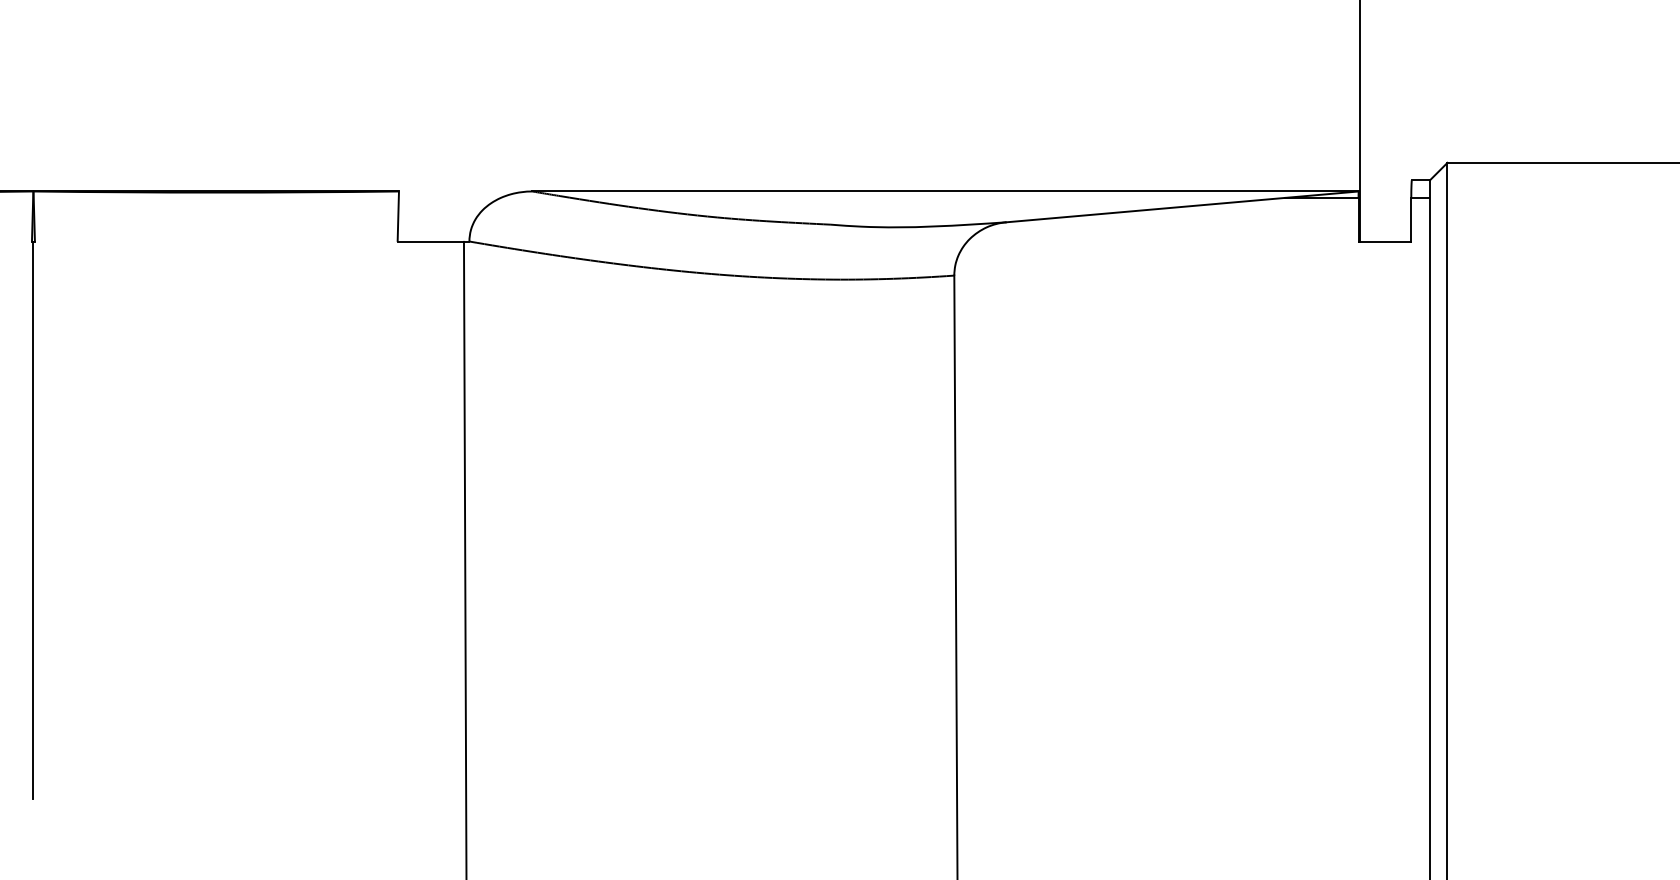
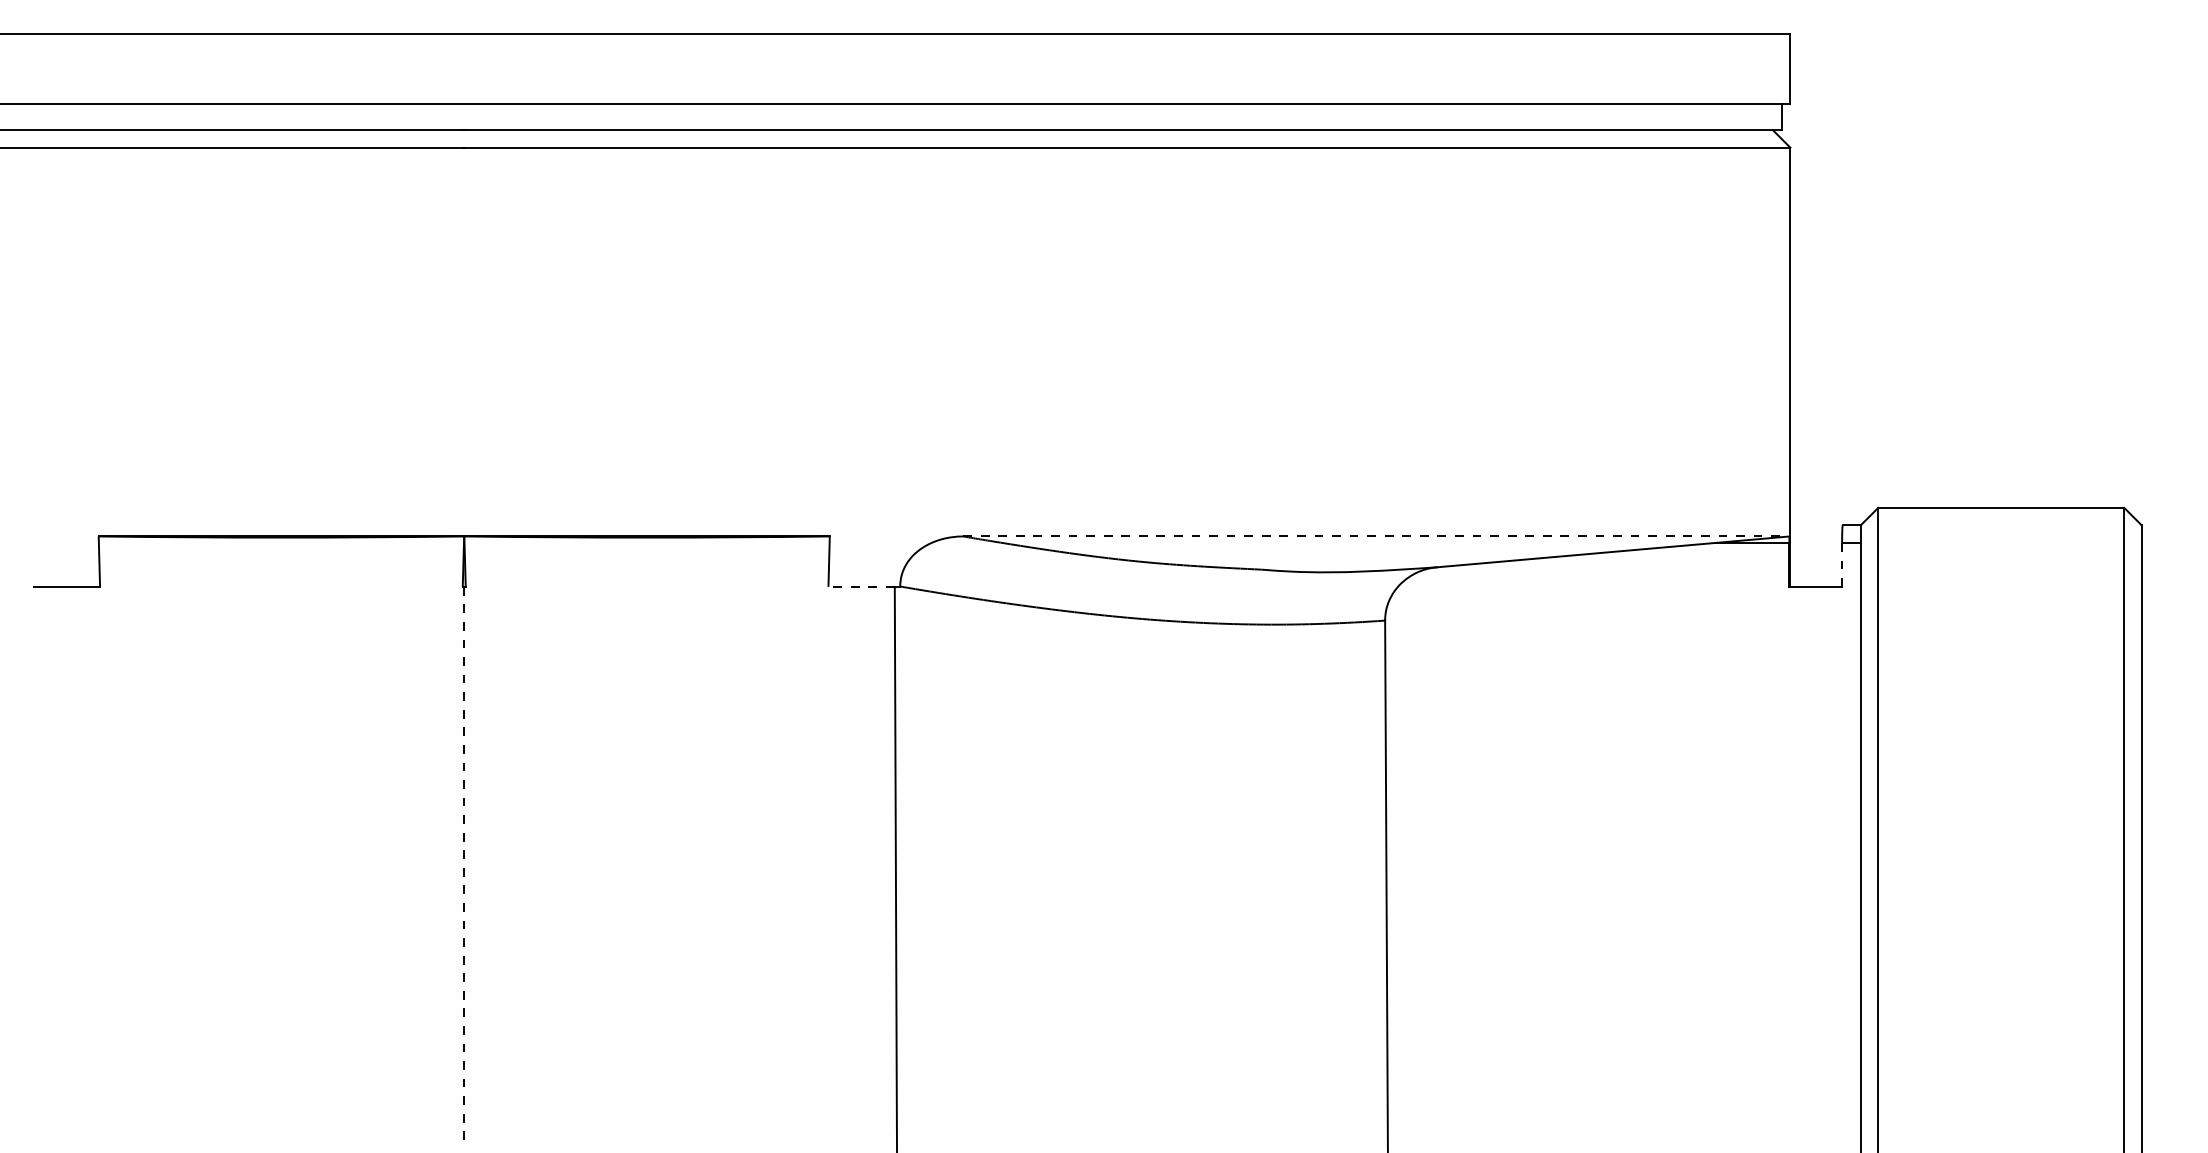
line: (945, 191) -> (1376, 536), solid -> dashed
line: (1411, 219) -> (1842, 564), solid -> dashed
line: (430, 241) -> (861, 586), solid -> dashed
line: (33, 520) -> (464, 865), solid -> dashed

